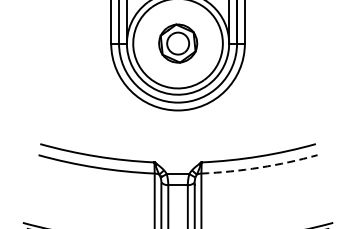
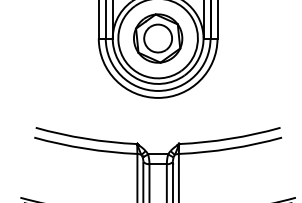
part: (178, 43) -> (158, 38), size x1.43
arc: (259, 167) -> (230, 148), dashed -> solid

